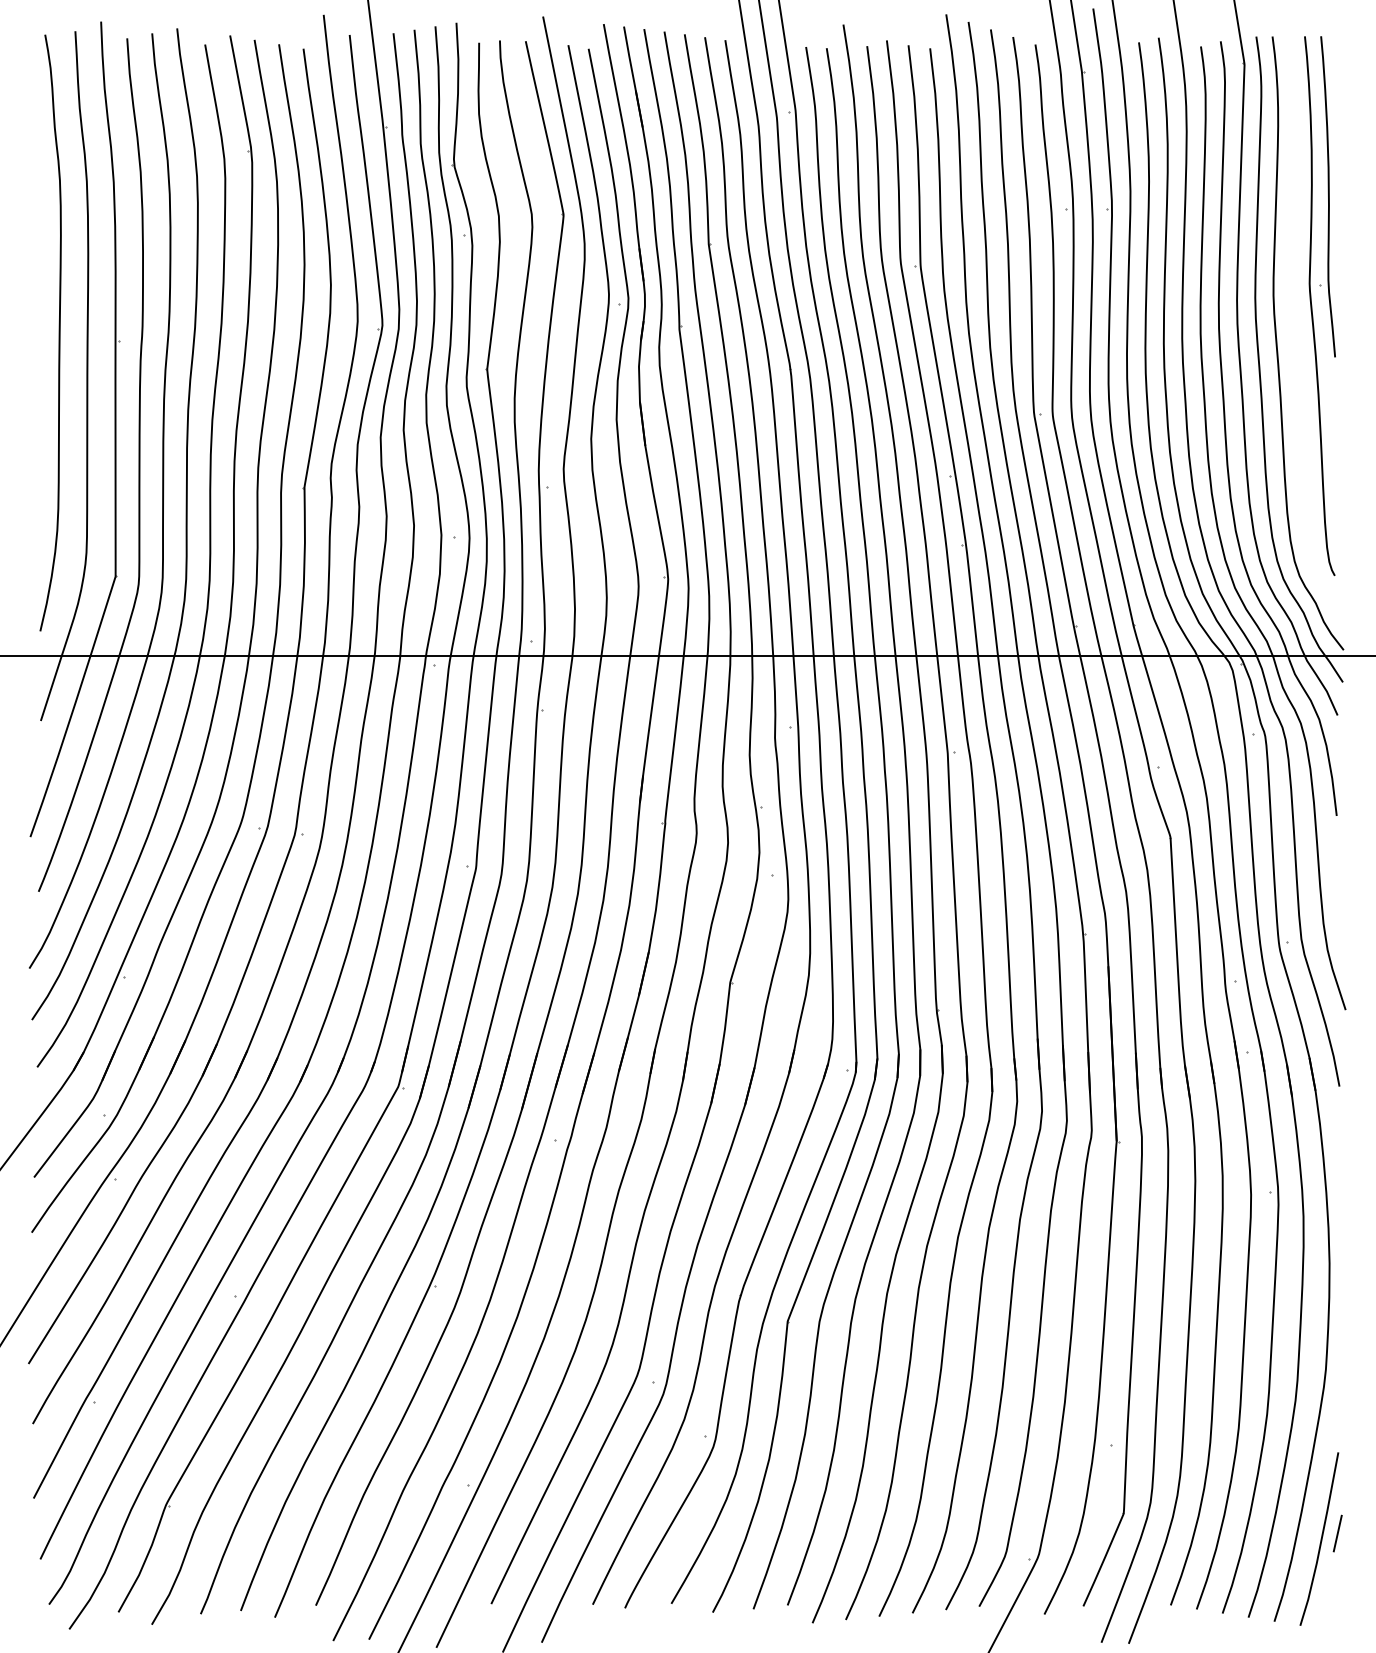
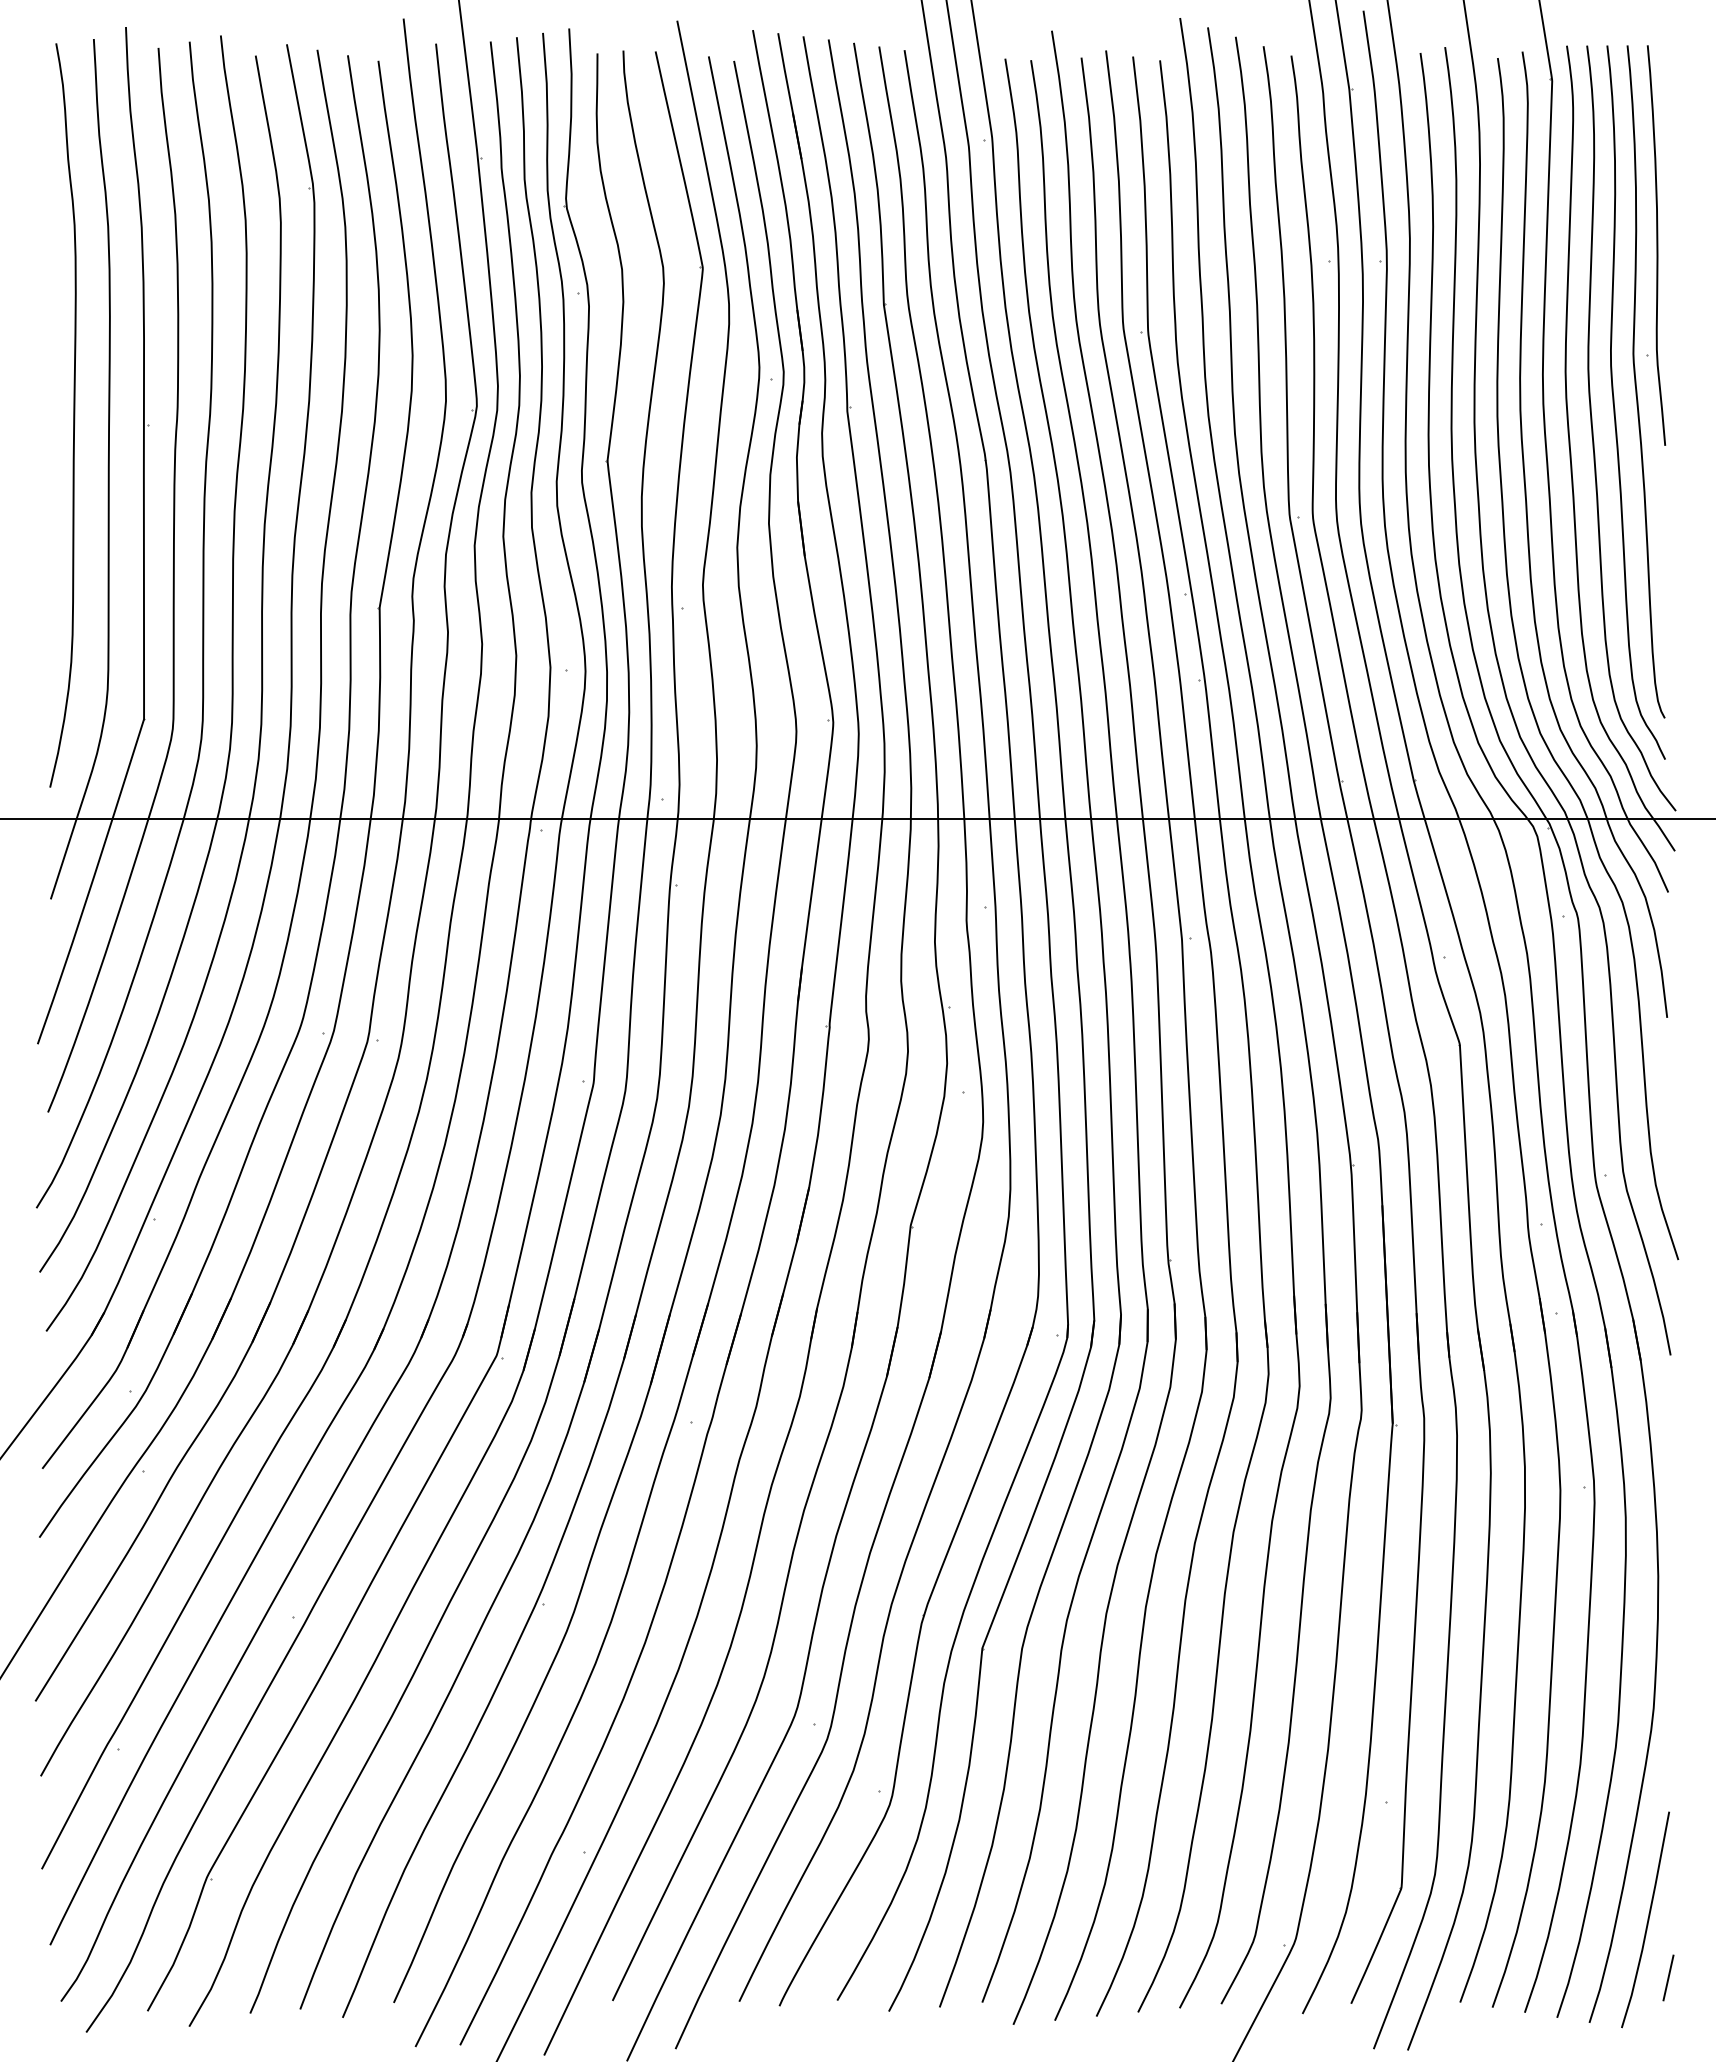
curve: (1295, 327) -> (1615, 408), added
line: (1337, 1533) -> (1668, 1977), moved

